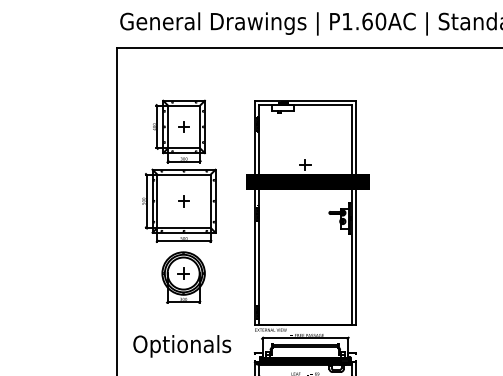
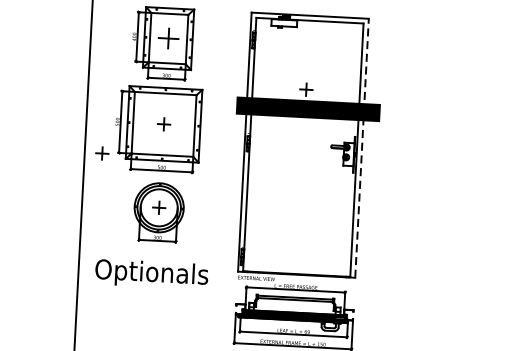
part: (183, 126) -> (167, 38), size x1.6
line: (356, 212) -> (362, 147), solid -> dashed
part: (131, 229) -> (101, 153), added
text: (182, 346) -> (152, 274), moved

